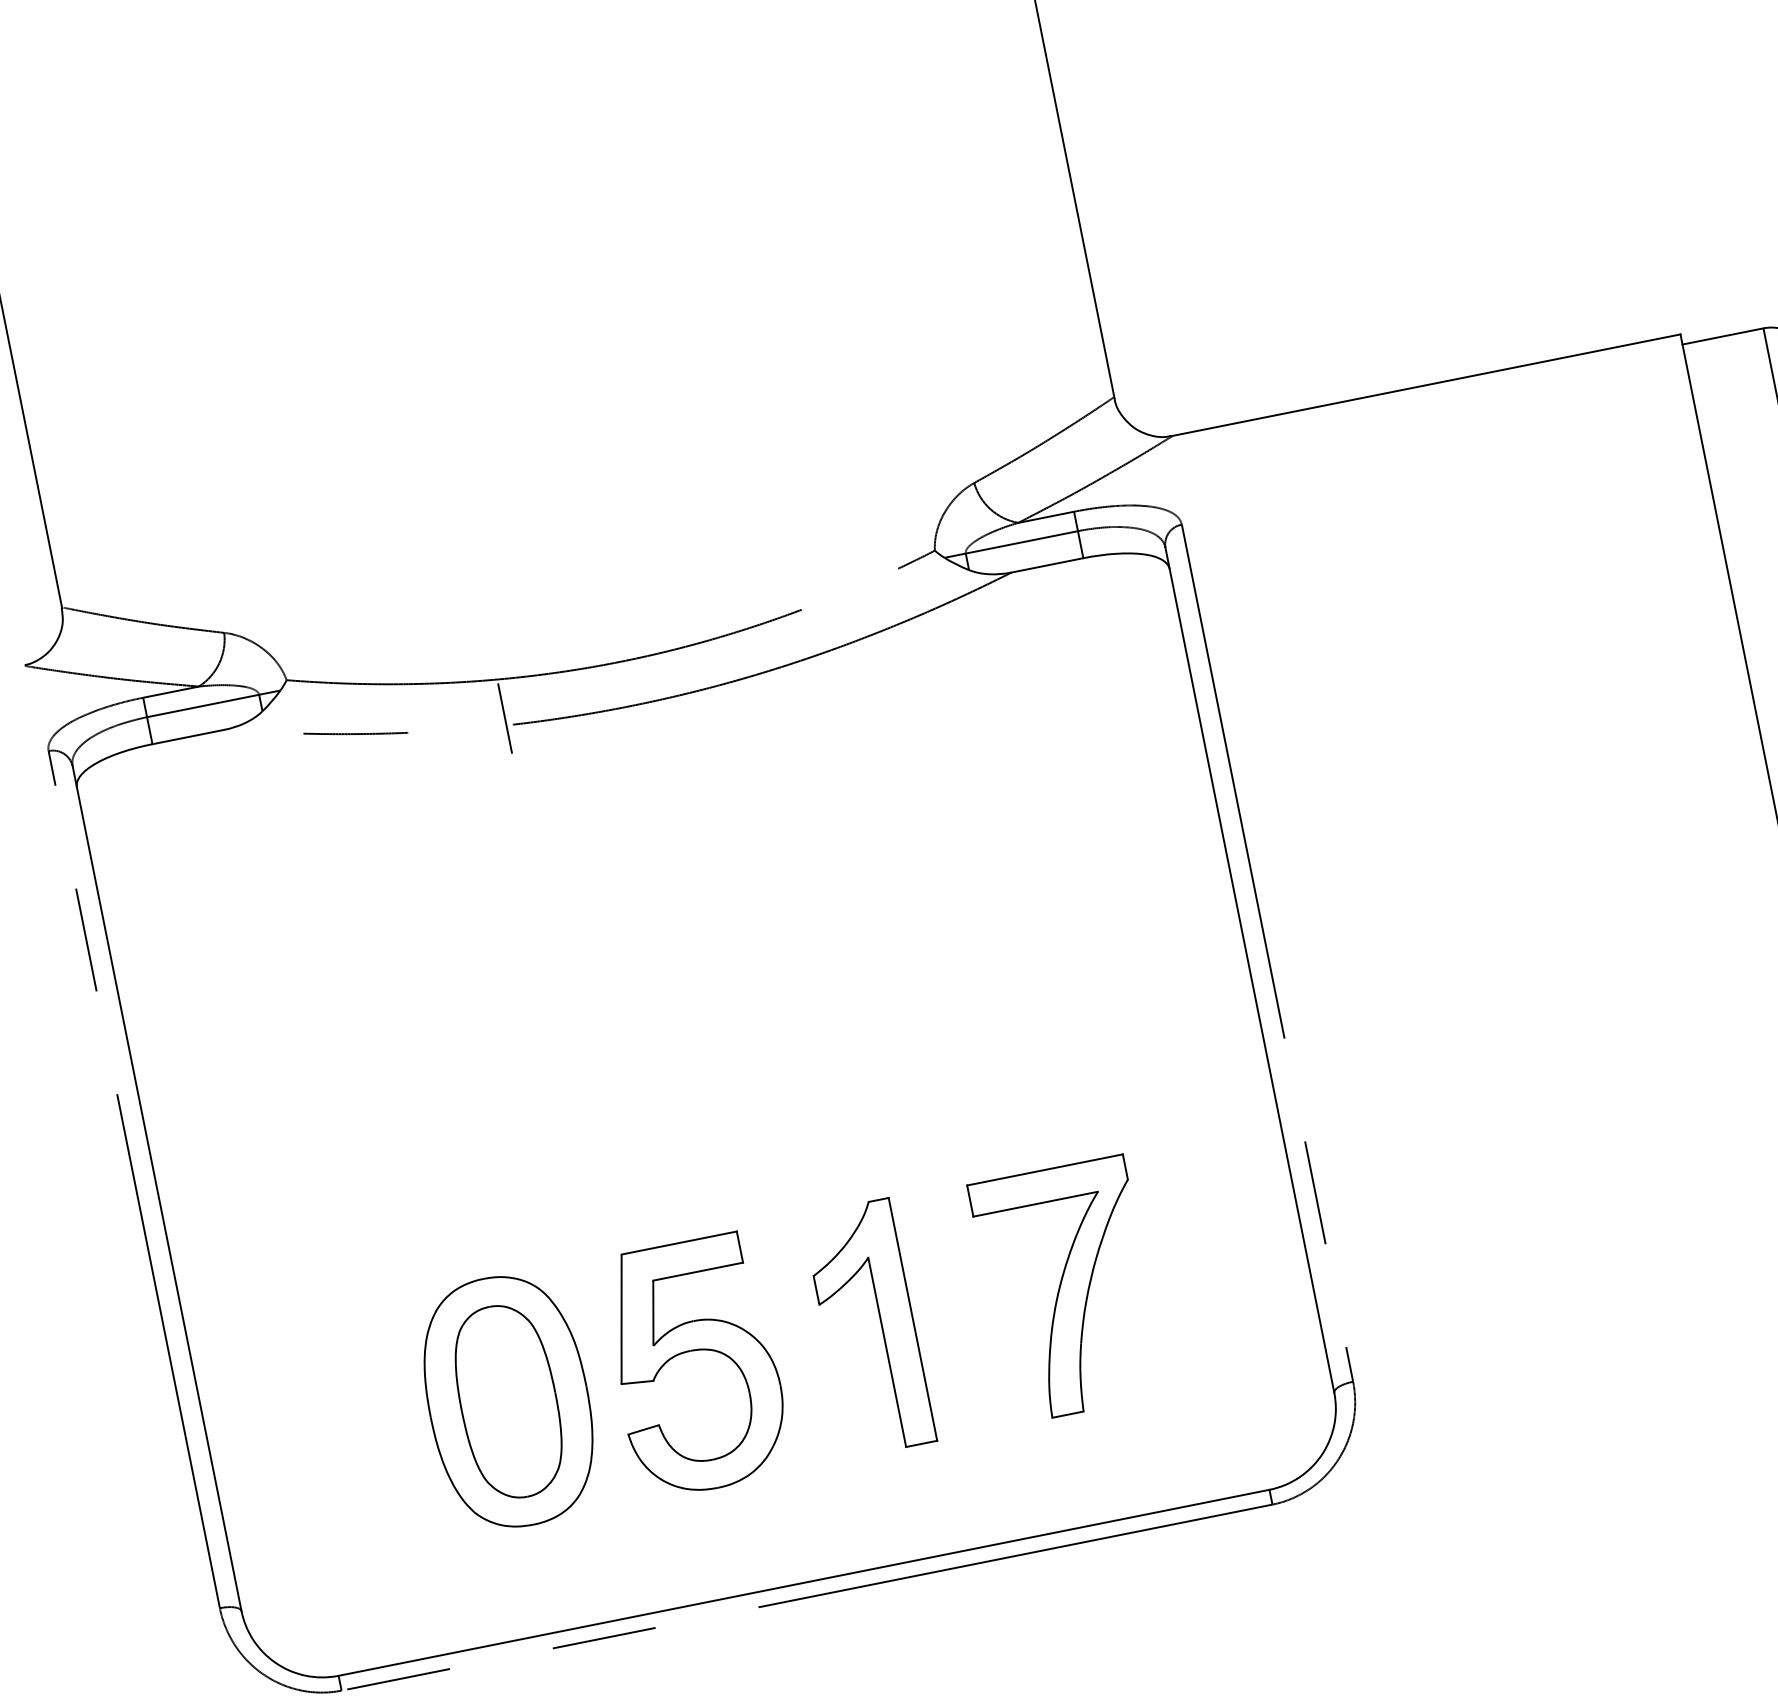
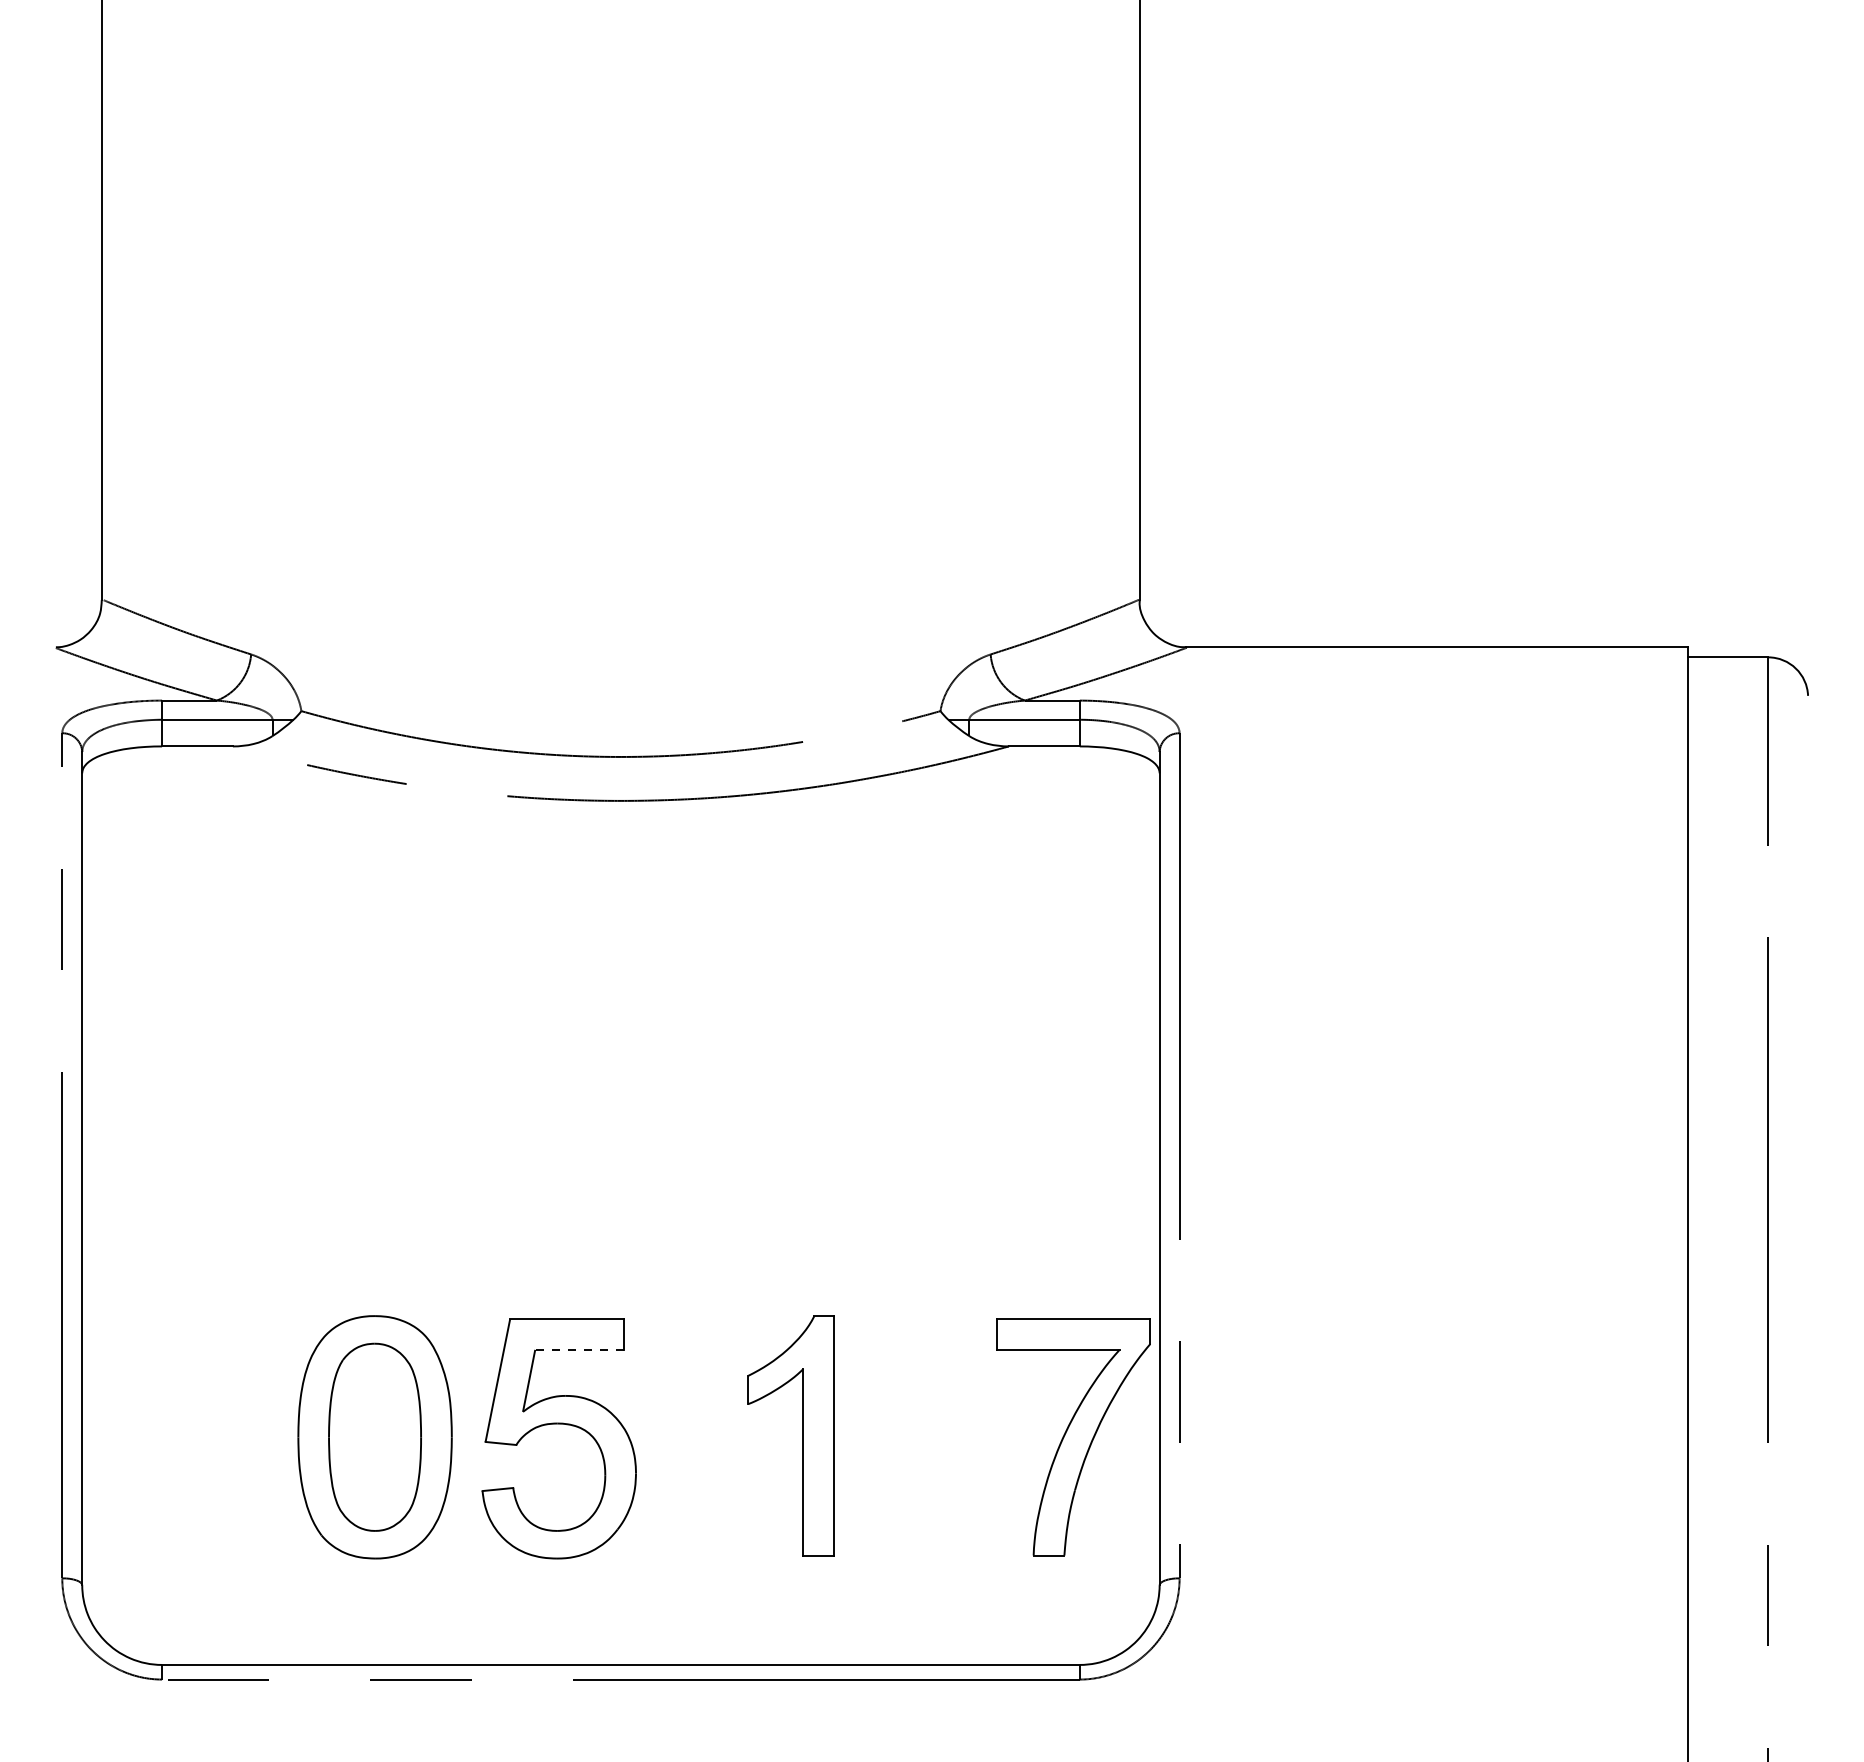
line: (505, 718) -> (501, 788), removed
line: (697, 1271) -> (578, 1349), solid -> dashed
part: (1068, 1290) -> (1073, 1437), moved
part: (880, 1325) -> (802, 1435), moved

